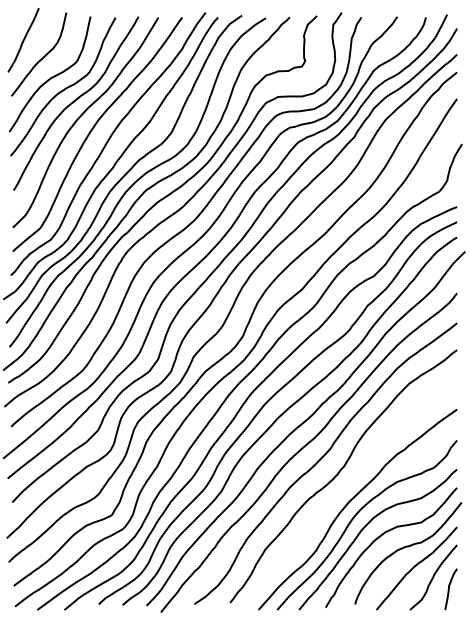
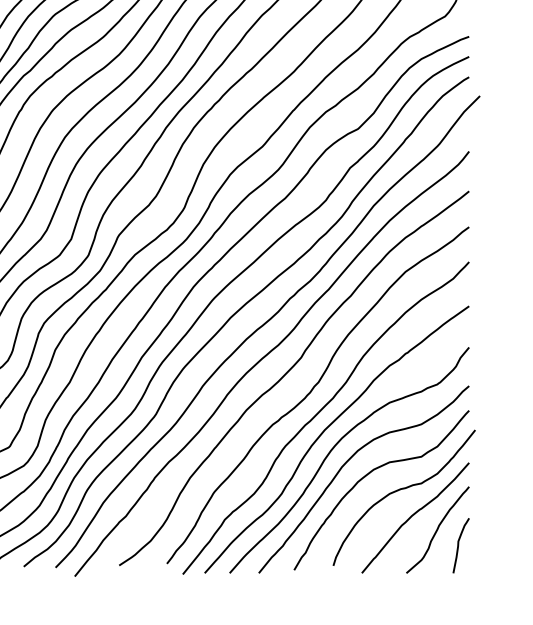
curve: (345, 489) -> (320, 412), added

